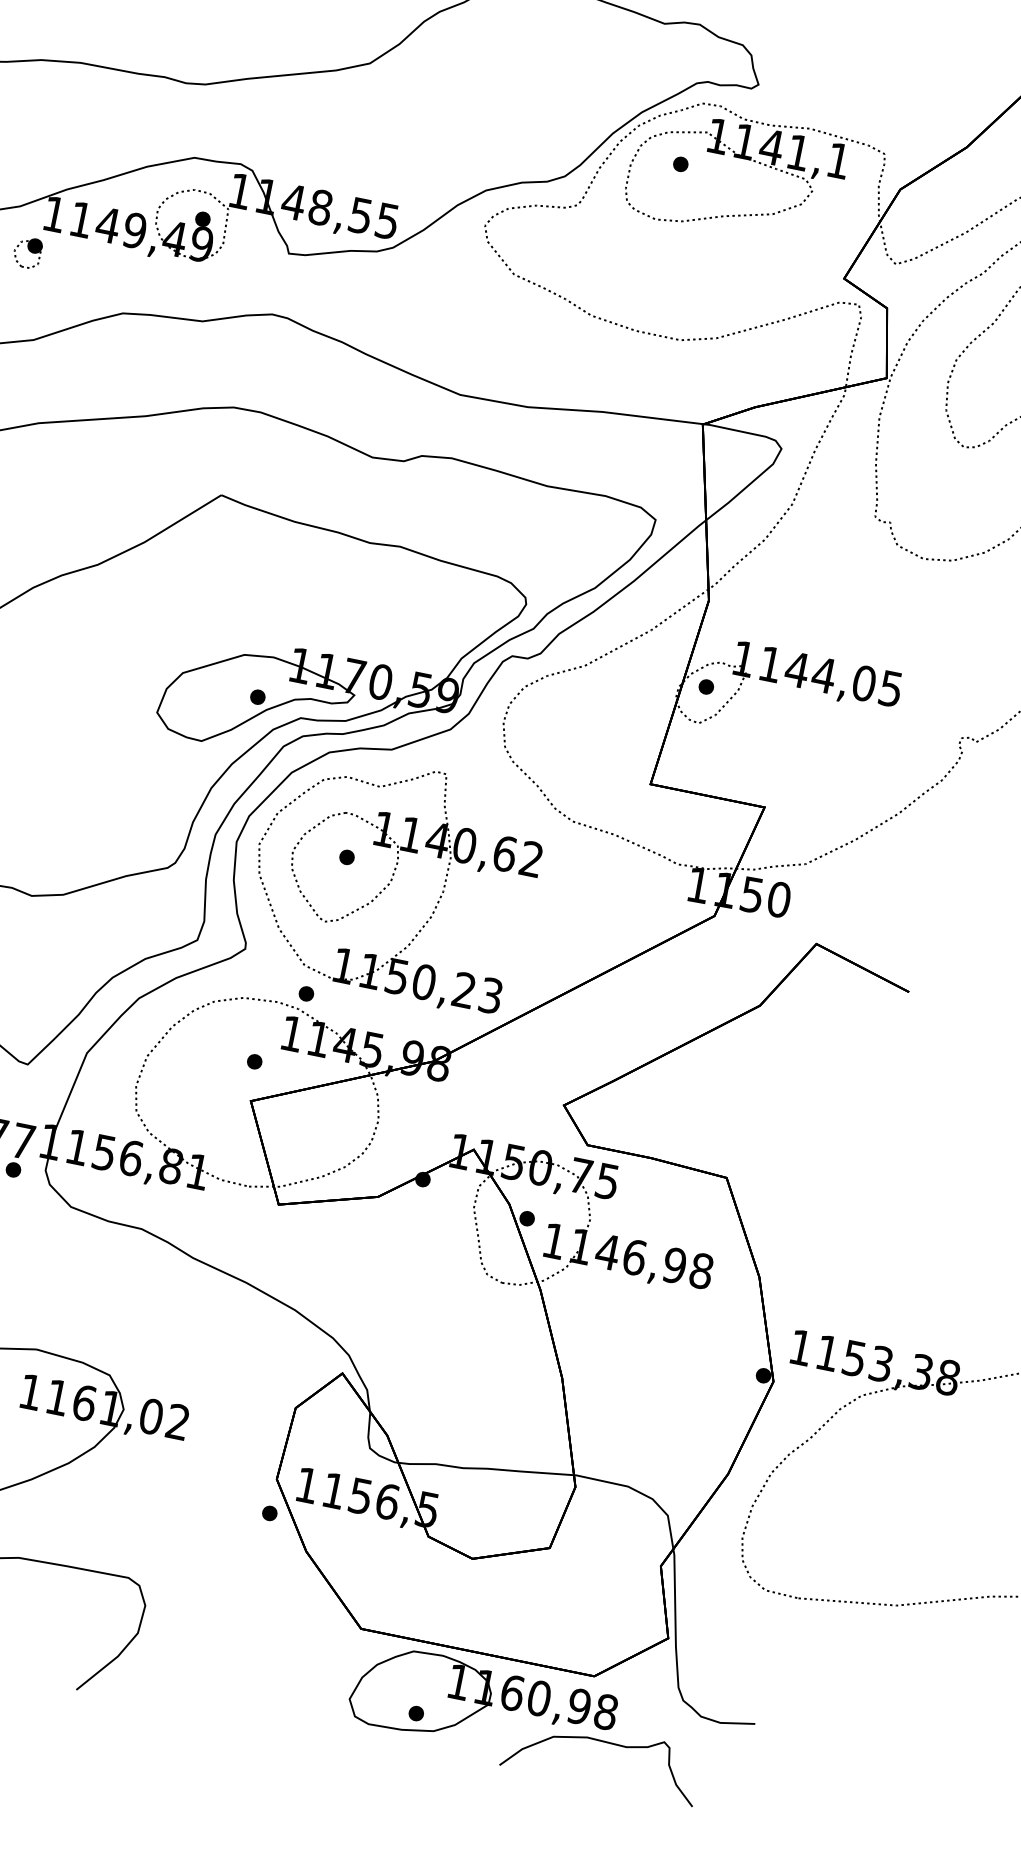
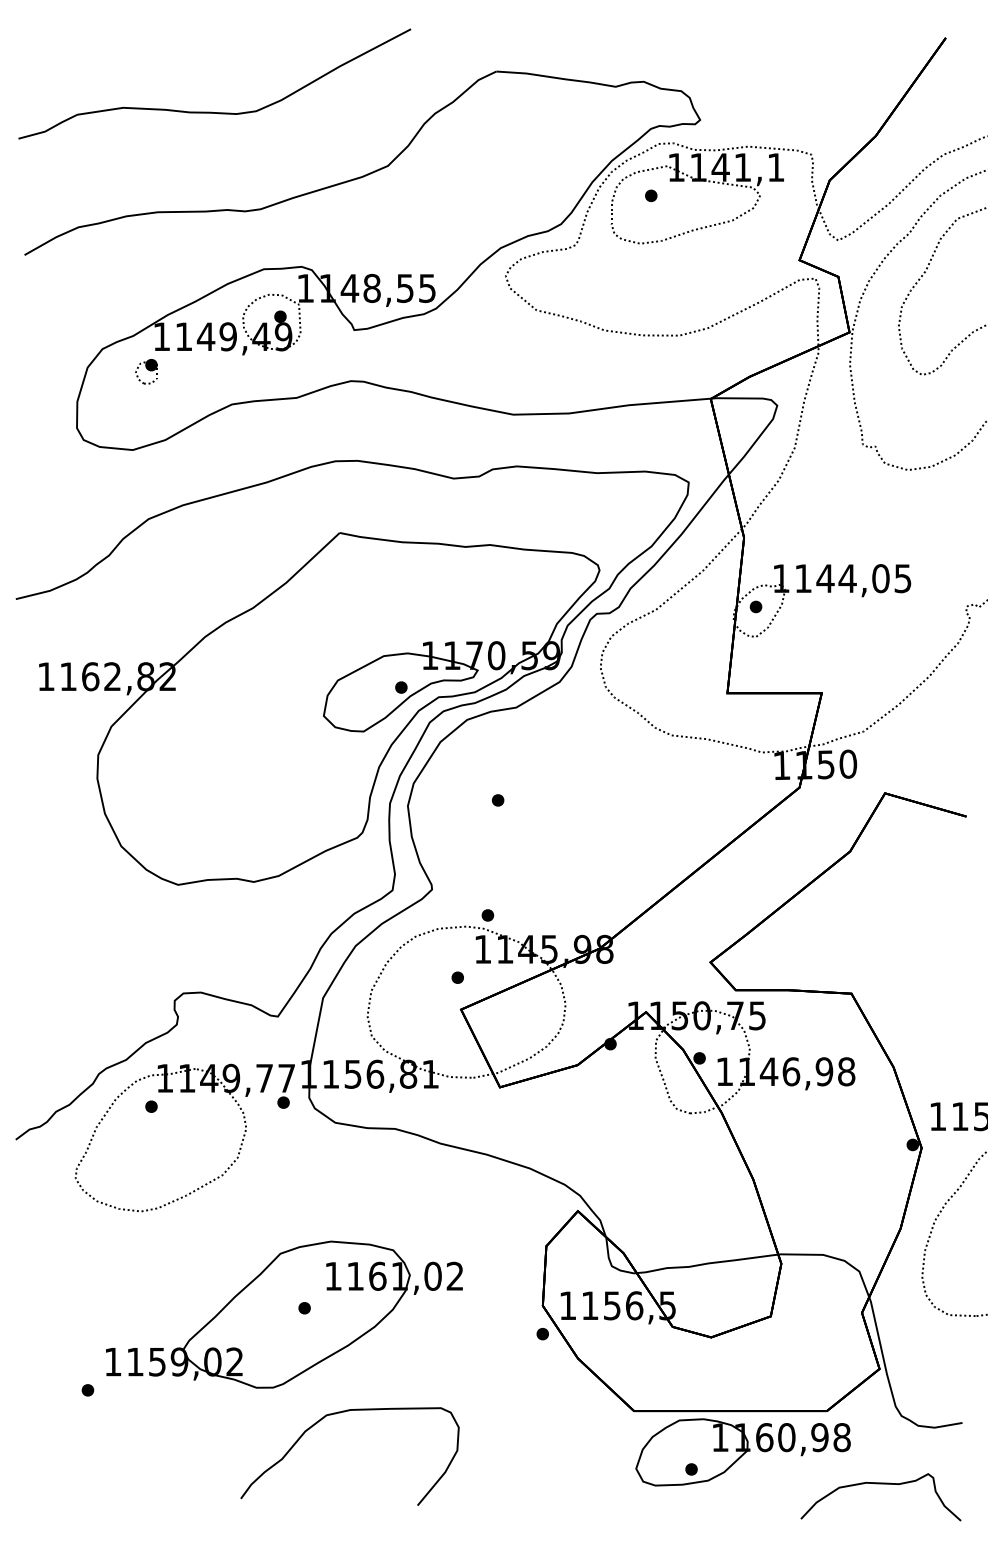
part: (393, 880) -> (538, 811), removed
curve: (604, 1743) -> (880, 1484), moved

